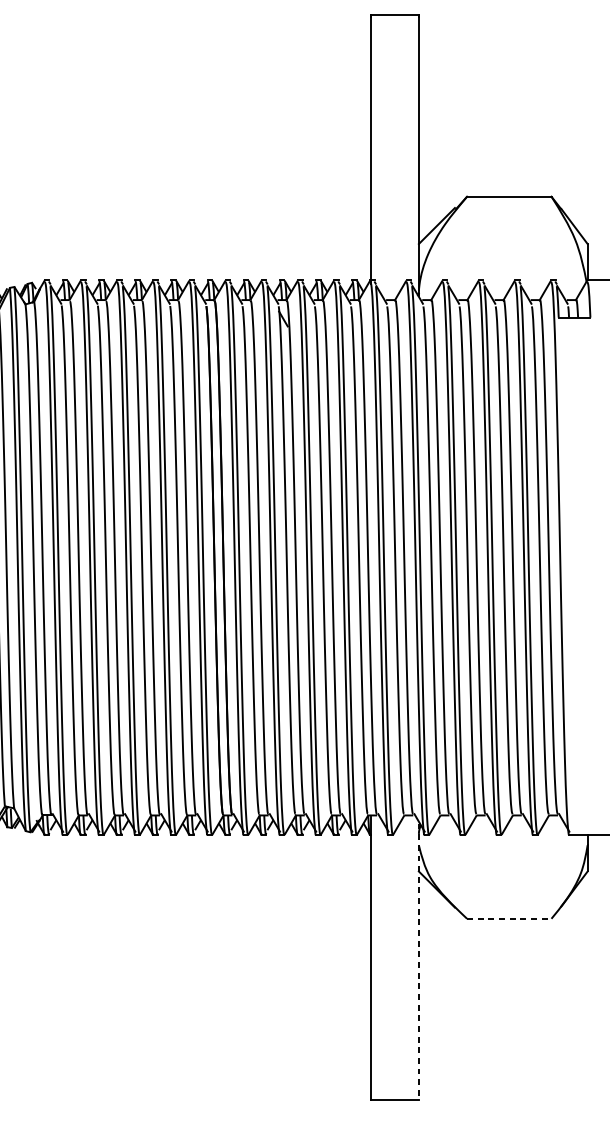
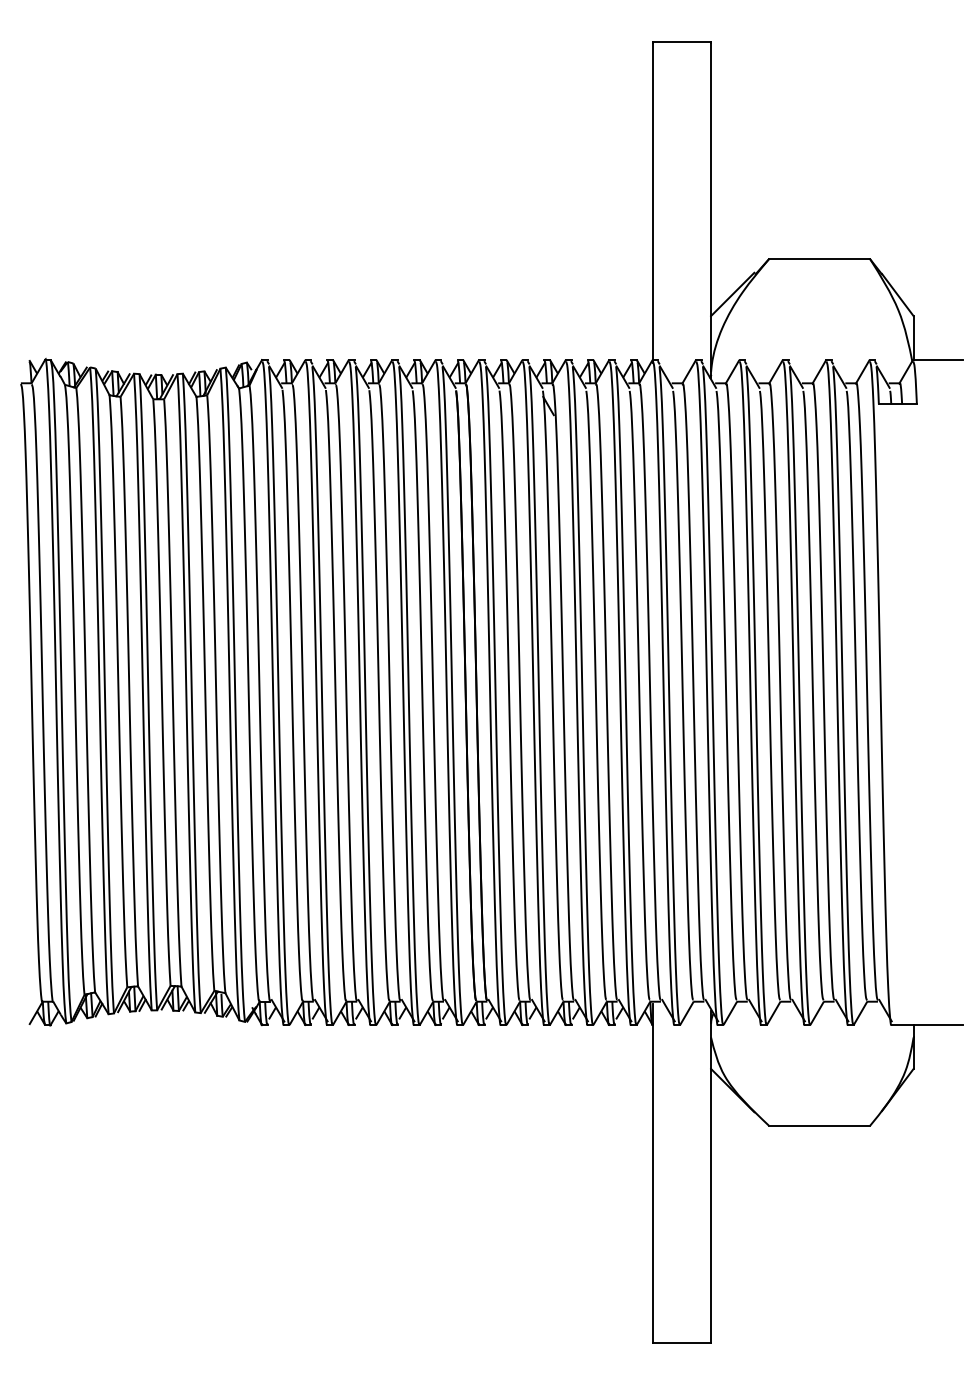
line: (509, 918) -> (819, 1125), dashed -> solid
line: (419, 961) -> (711, 1177), dashed -> solid

